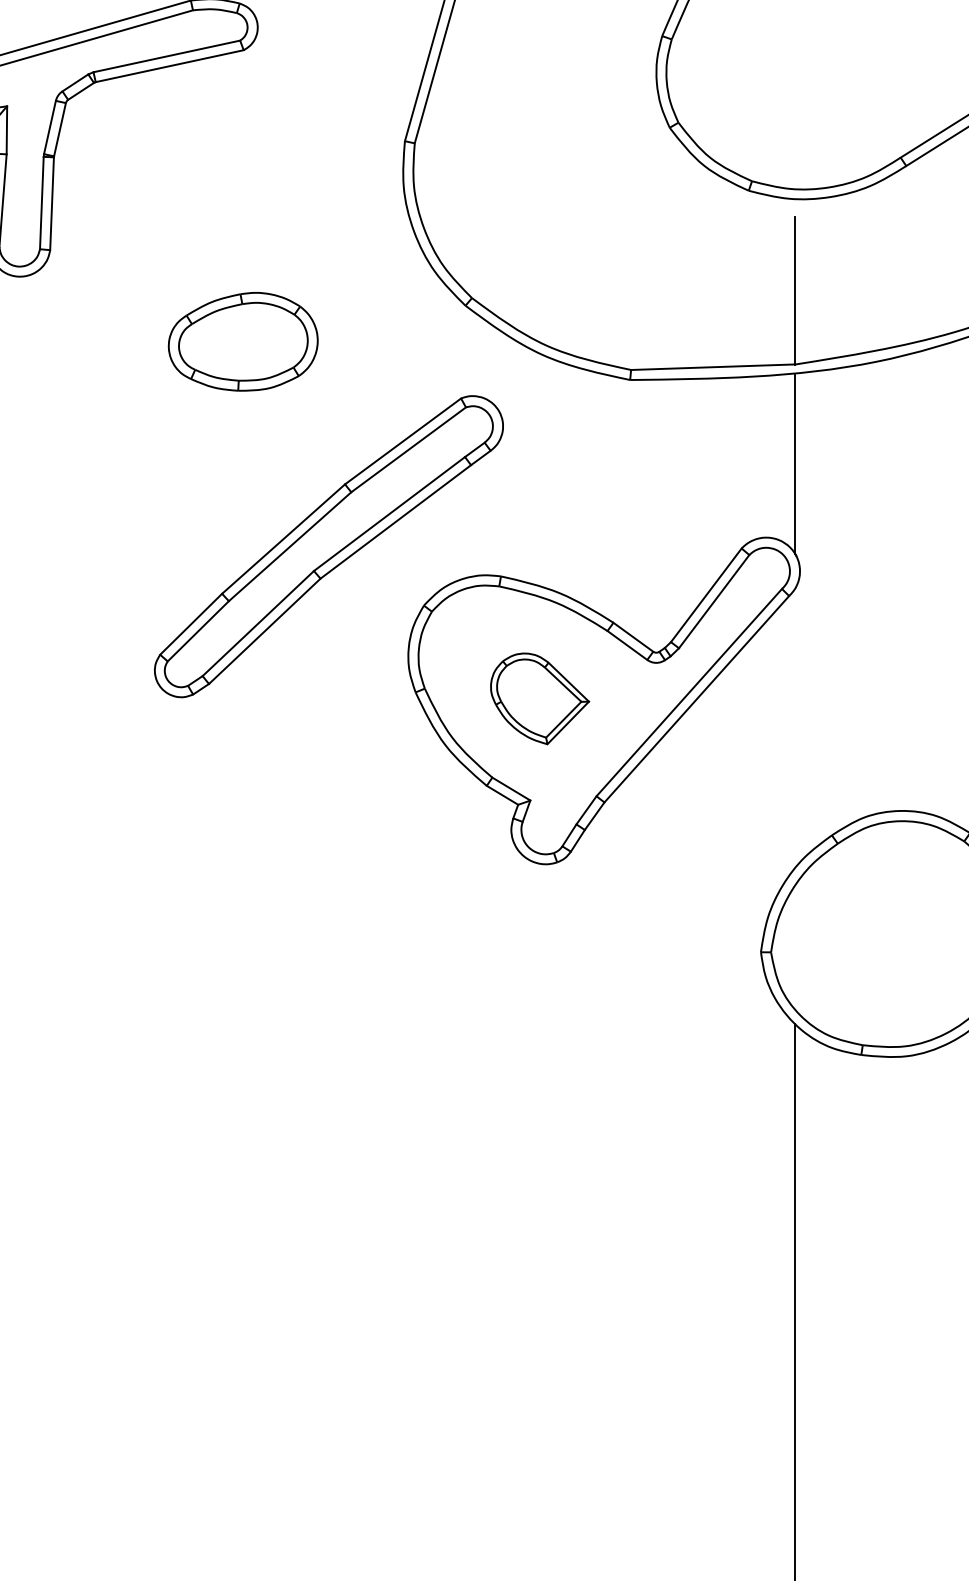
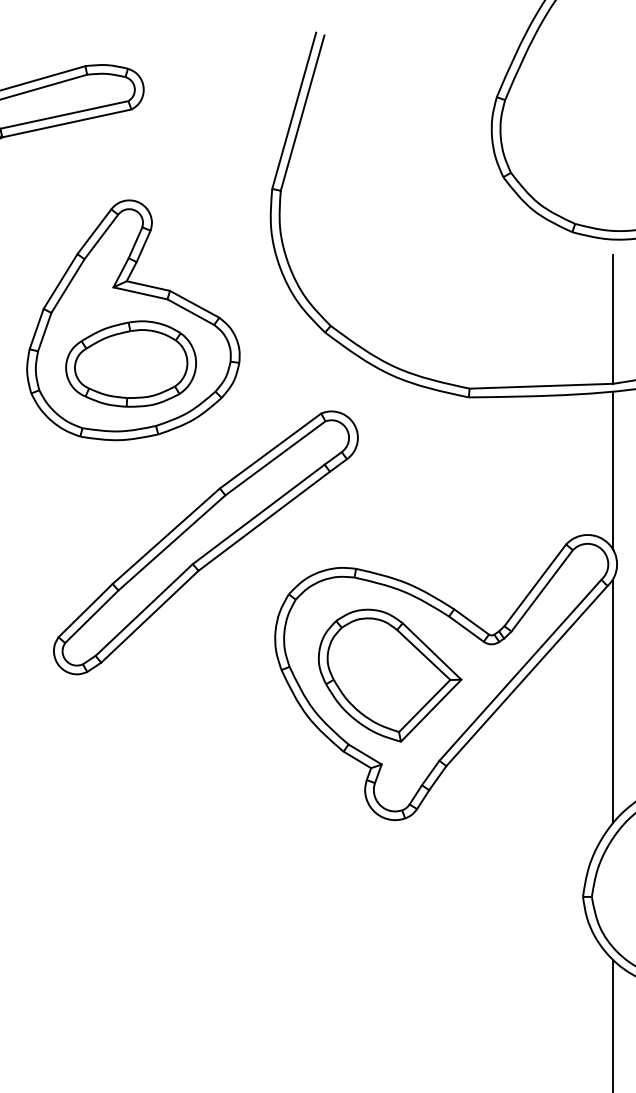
part: (245, 291) -> (133, 320), added
part: (539, 698) -> (389, 675), size x1.67
line: (795, 727) -> (613, 700), added

